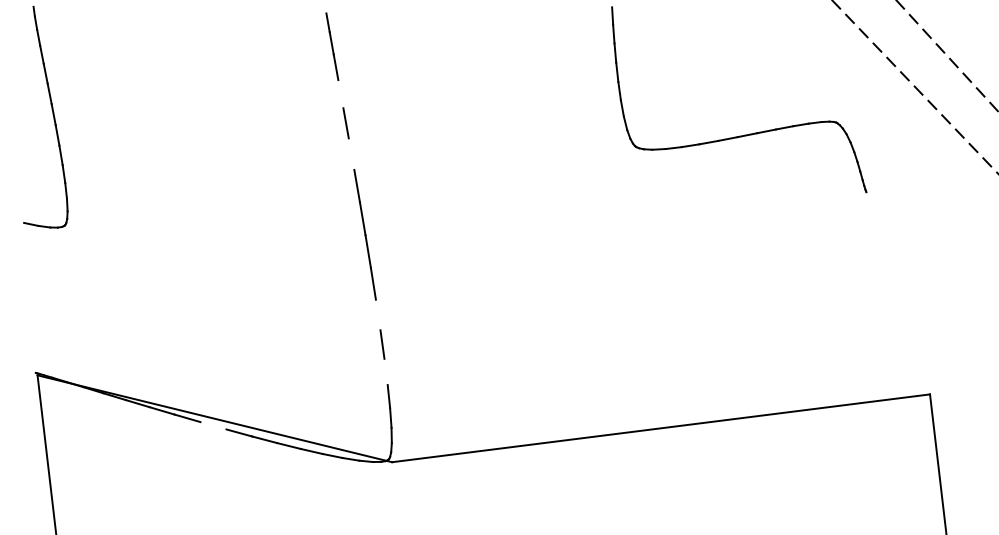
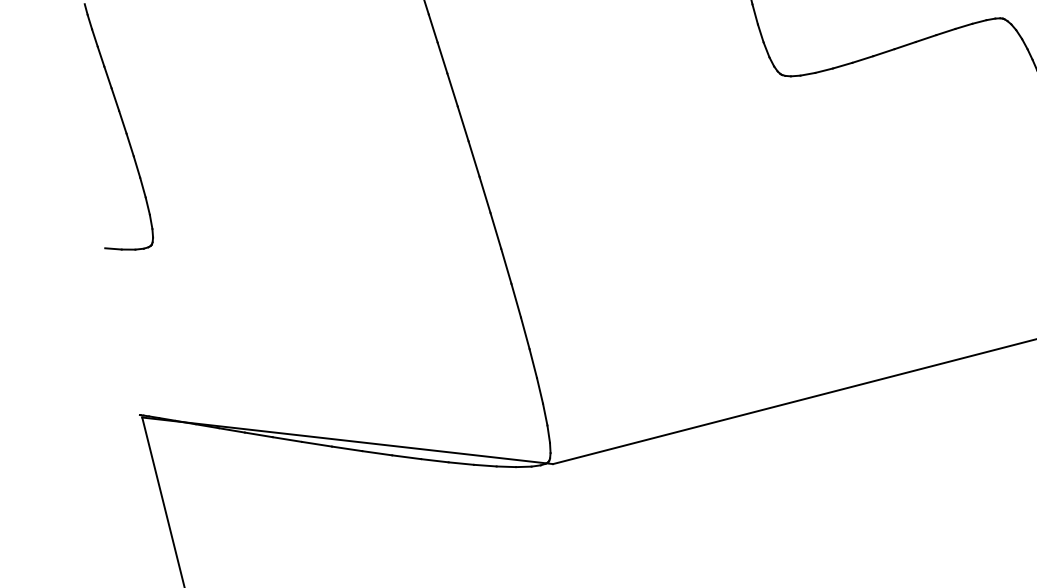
line: (340, 94) -> (442, 58), added
line: (351, 153) -> (462, 123), added
line: (377, 314) -> (515, 300), added
line: (385, 371) -> (532, 363), added
line: (213, 425) -> (347, 448), added

